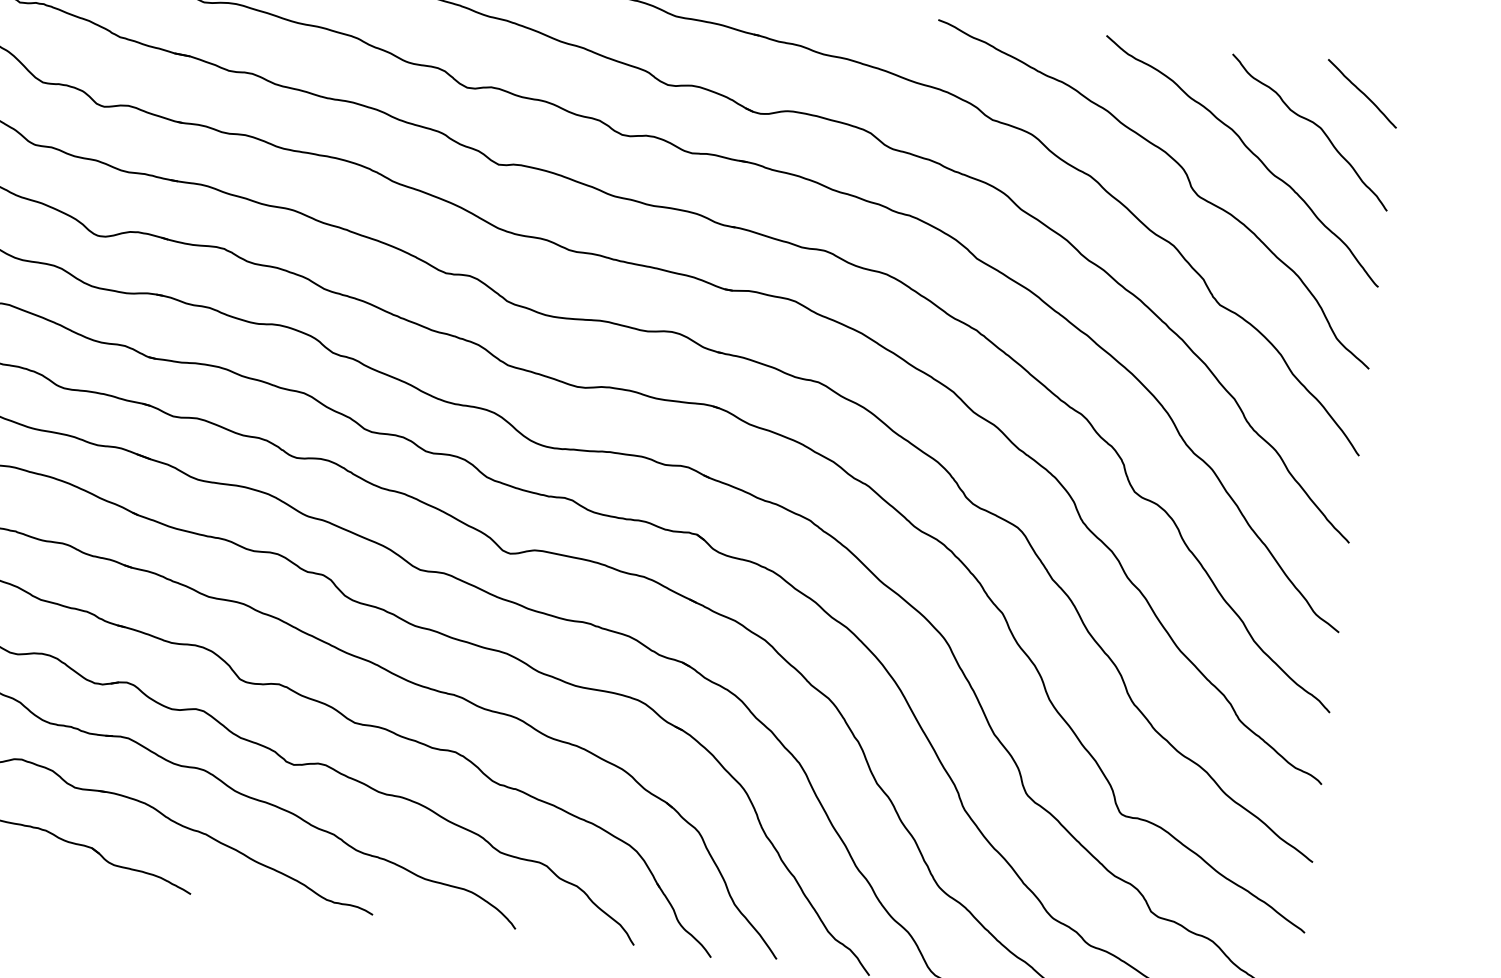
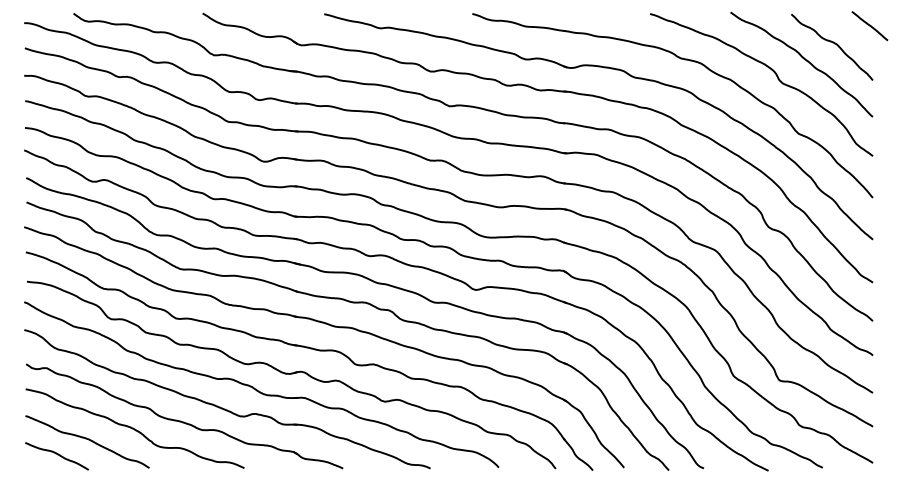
line: (1361, 94) -> (869, 26), moved

